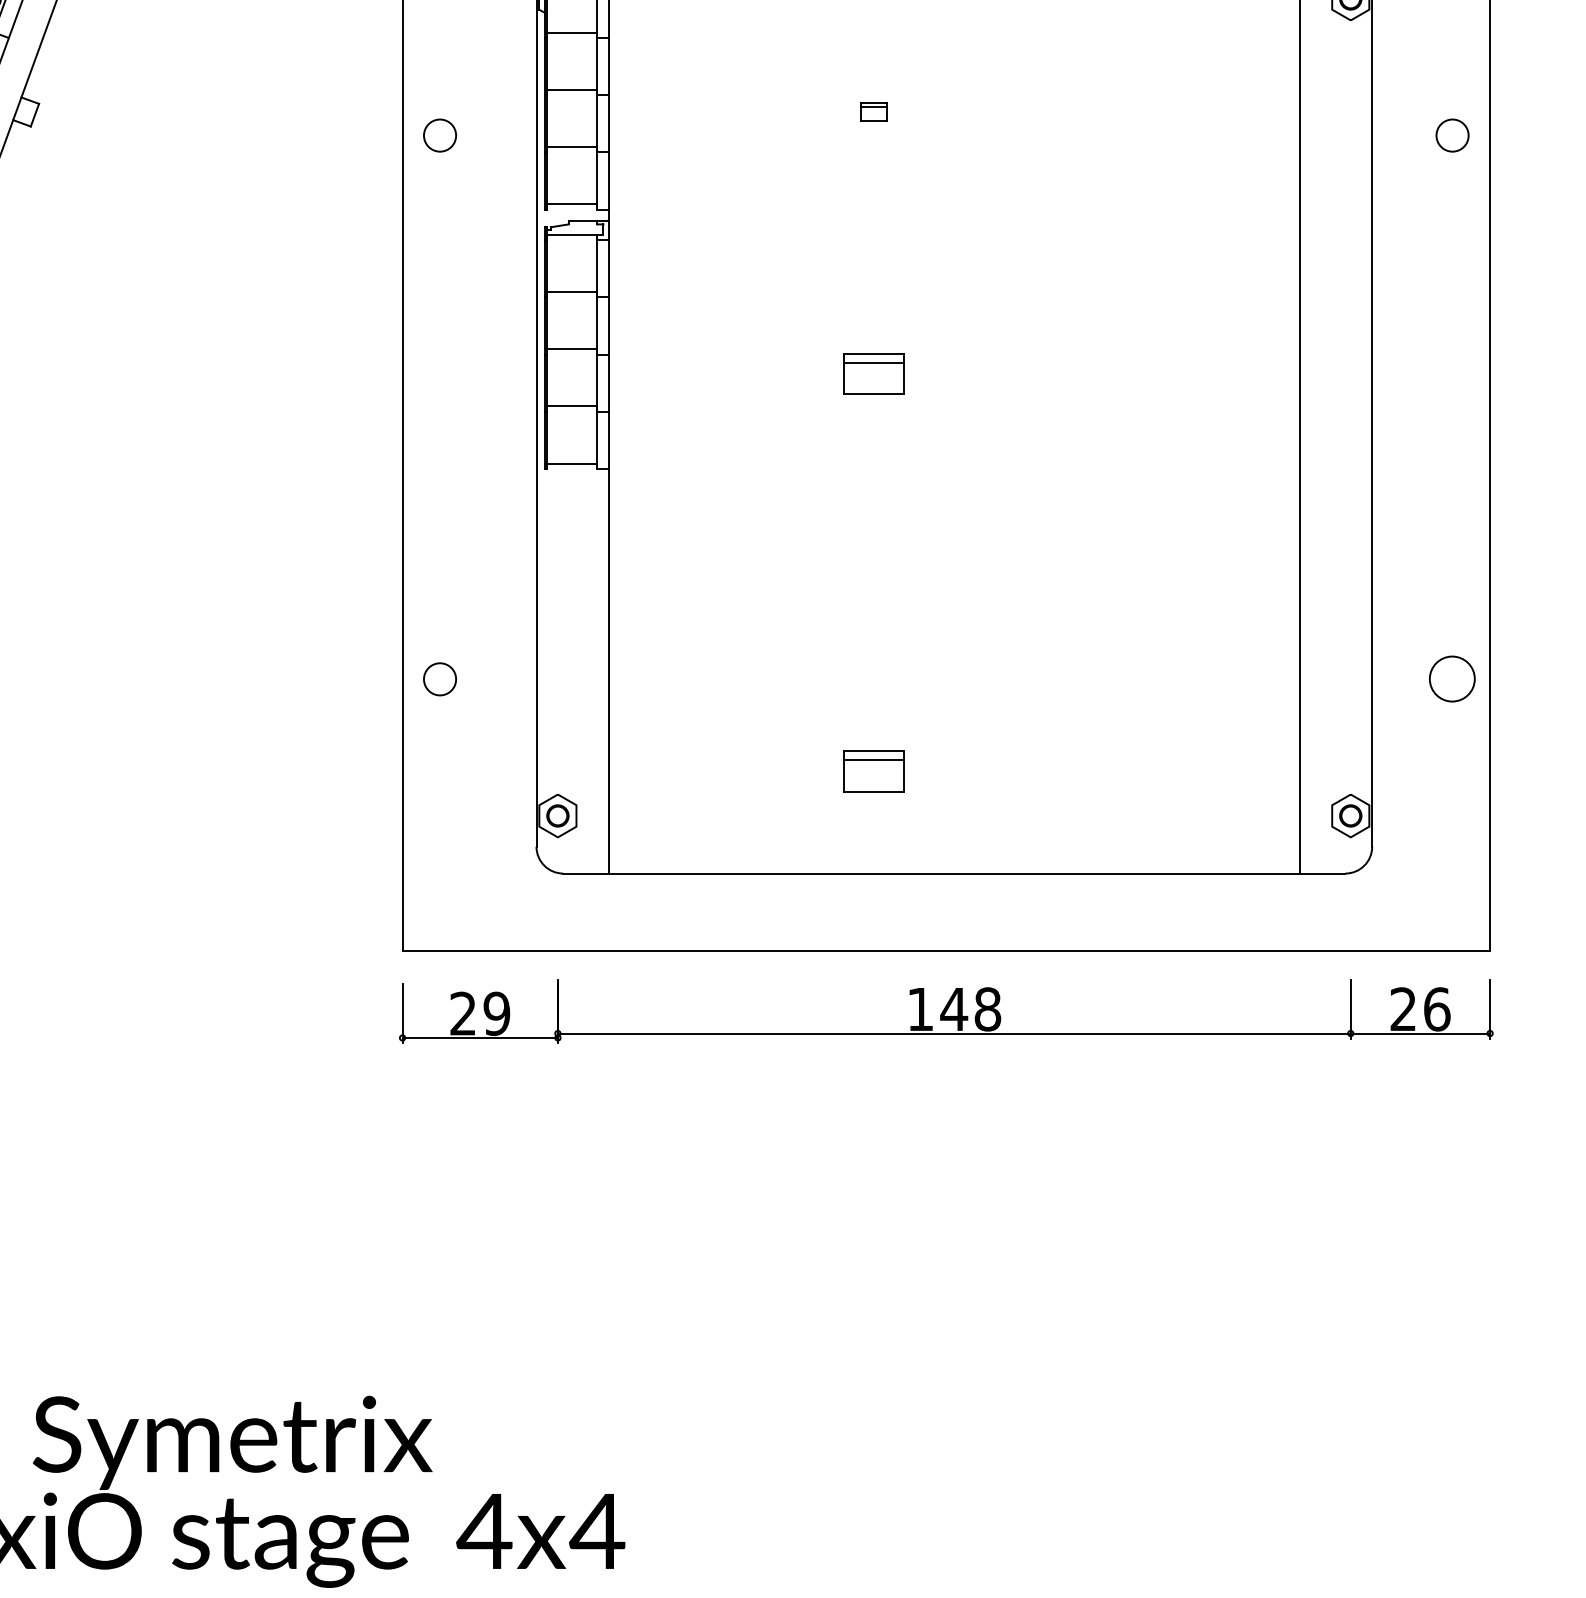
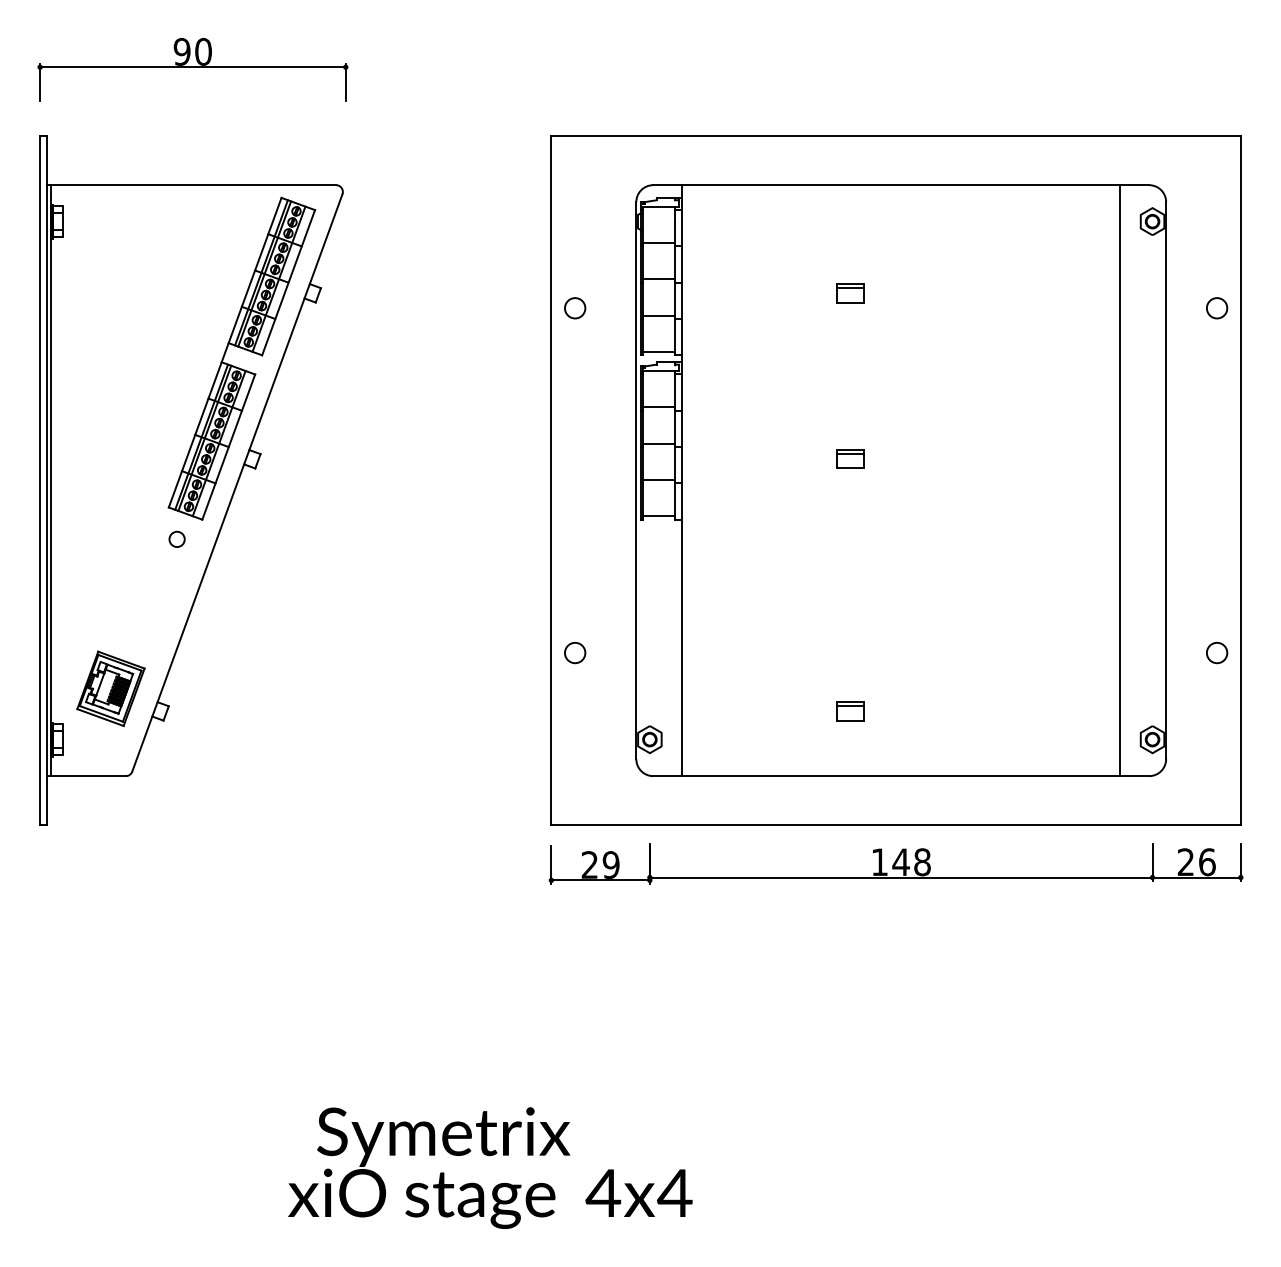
part: (874, 112) -> (850, 293), size x1.67
part: (874, 372) -> (850, 458), size x0.71
circle: (1453, 680) -> (1217, 653), size x0.71
part: (874, 771) -> (850, 711), size x0.71

